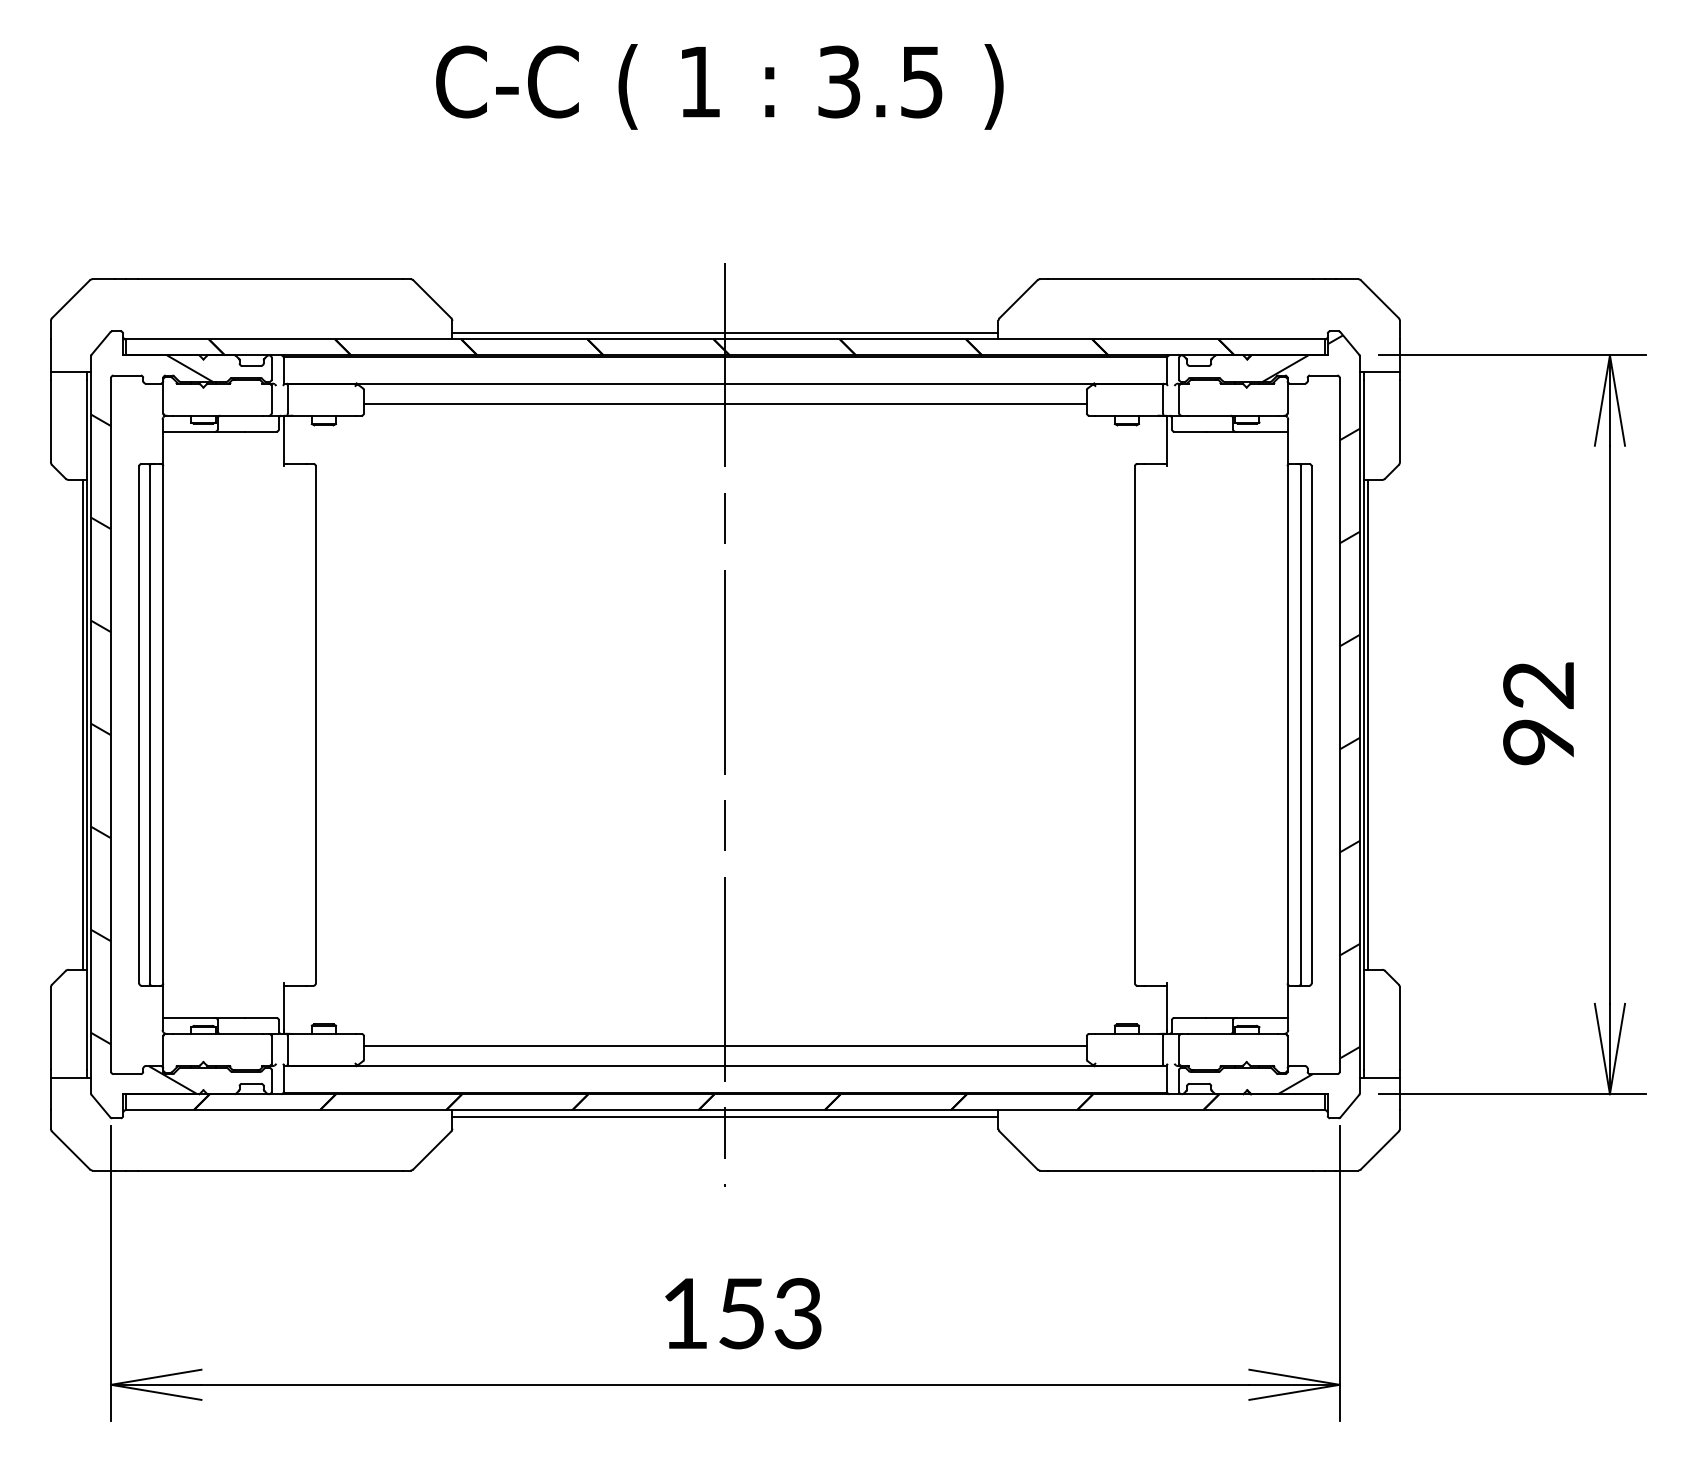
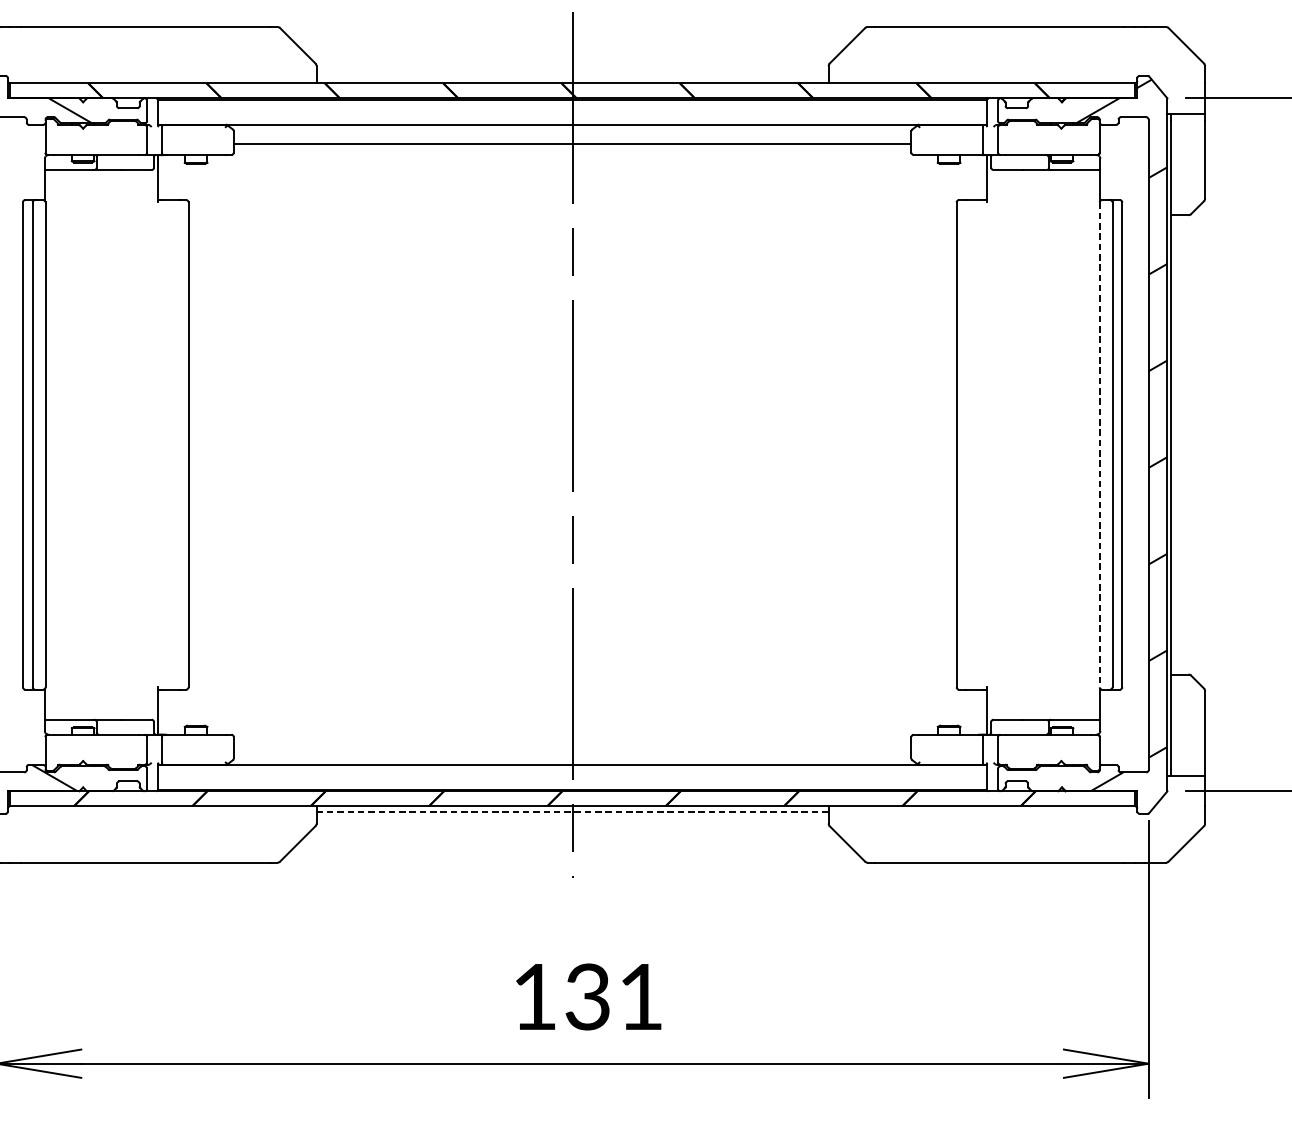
line: (725, 332) -> (572, 76), removed
line: (1287, 724) -> (1099, 444), solid -> dashed
line: (1367, 724) -> (1174, 444), removed
line: (725, 1046) -> (572, 746), removed
line: (725, 1116) -> (572, 812), solid -> dashed
text: (769, 1313) -> (613, 996), 153 -> 131

